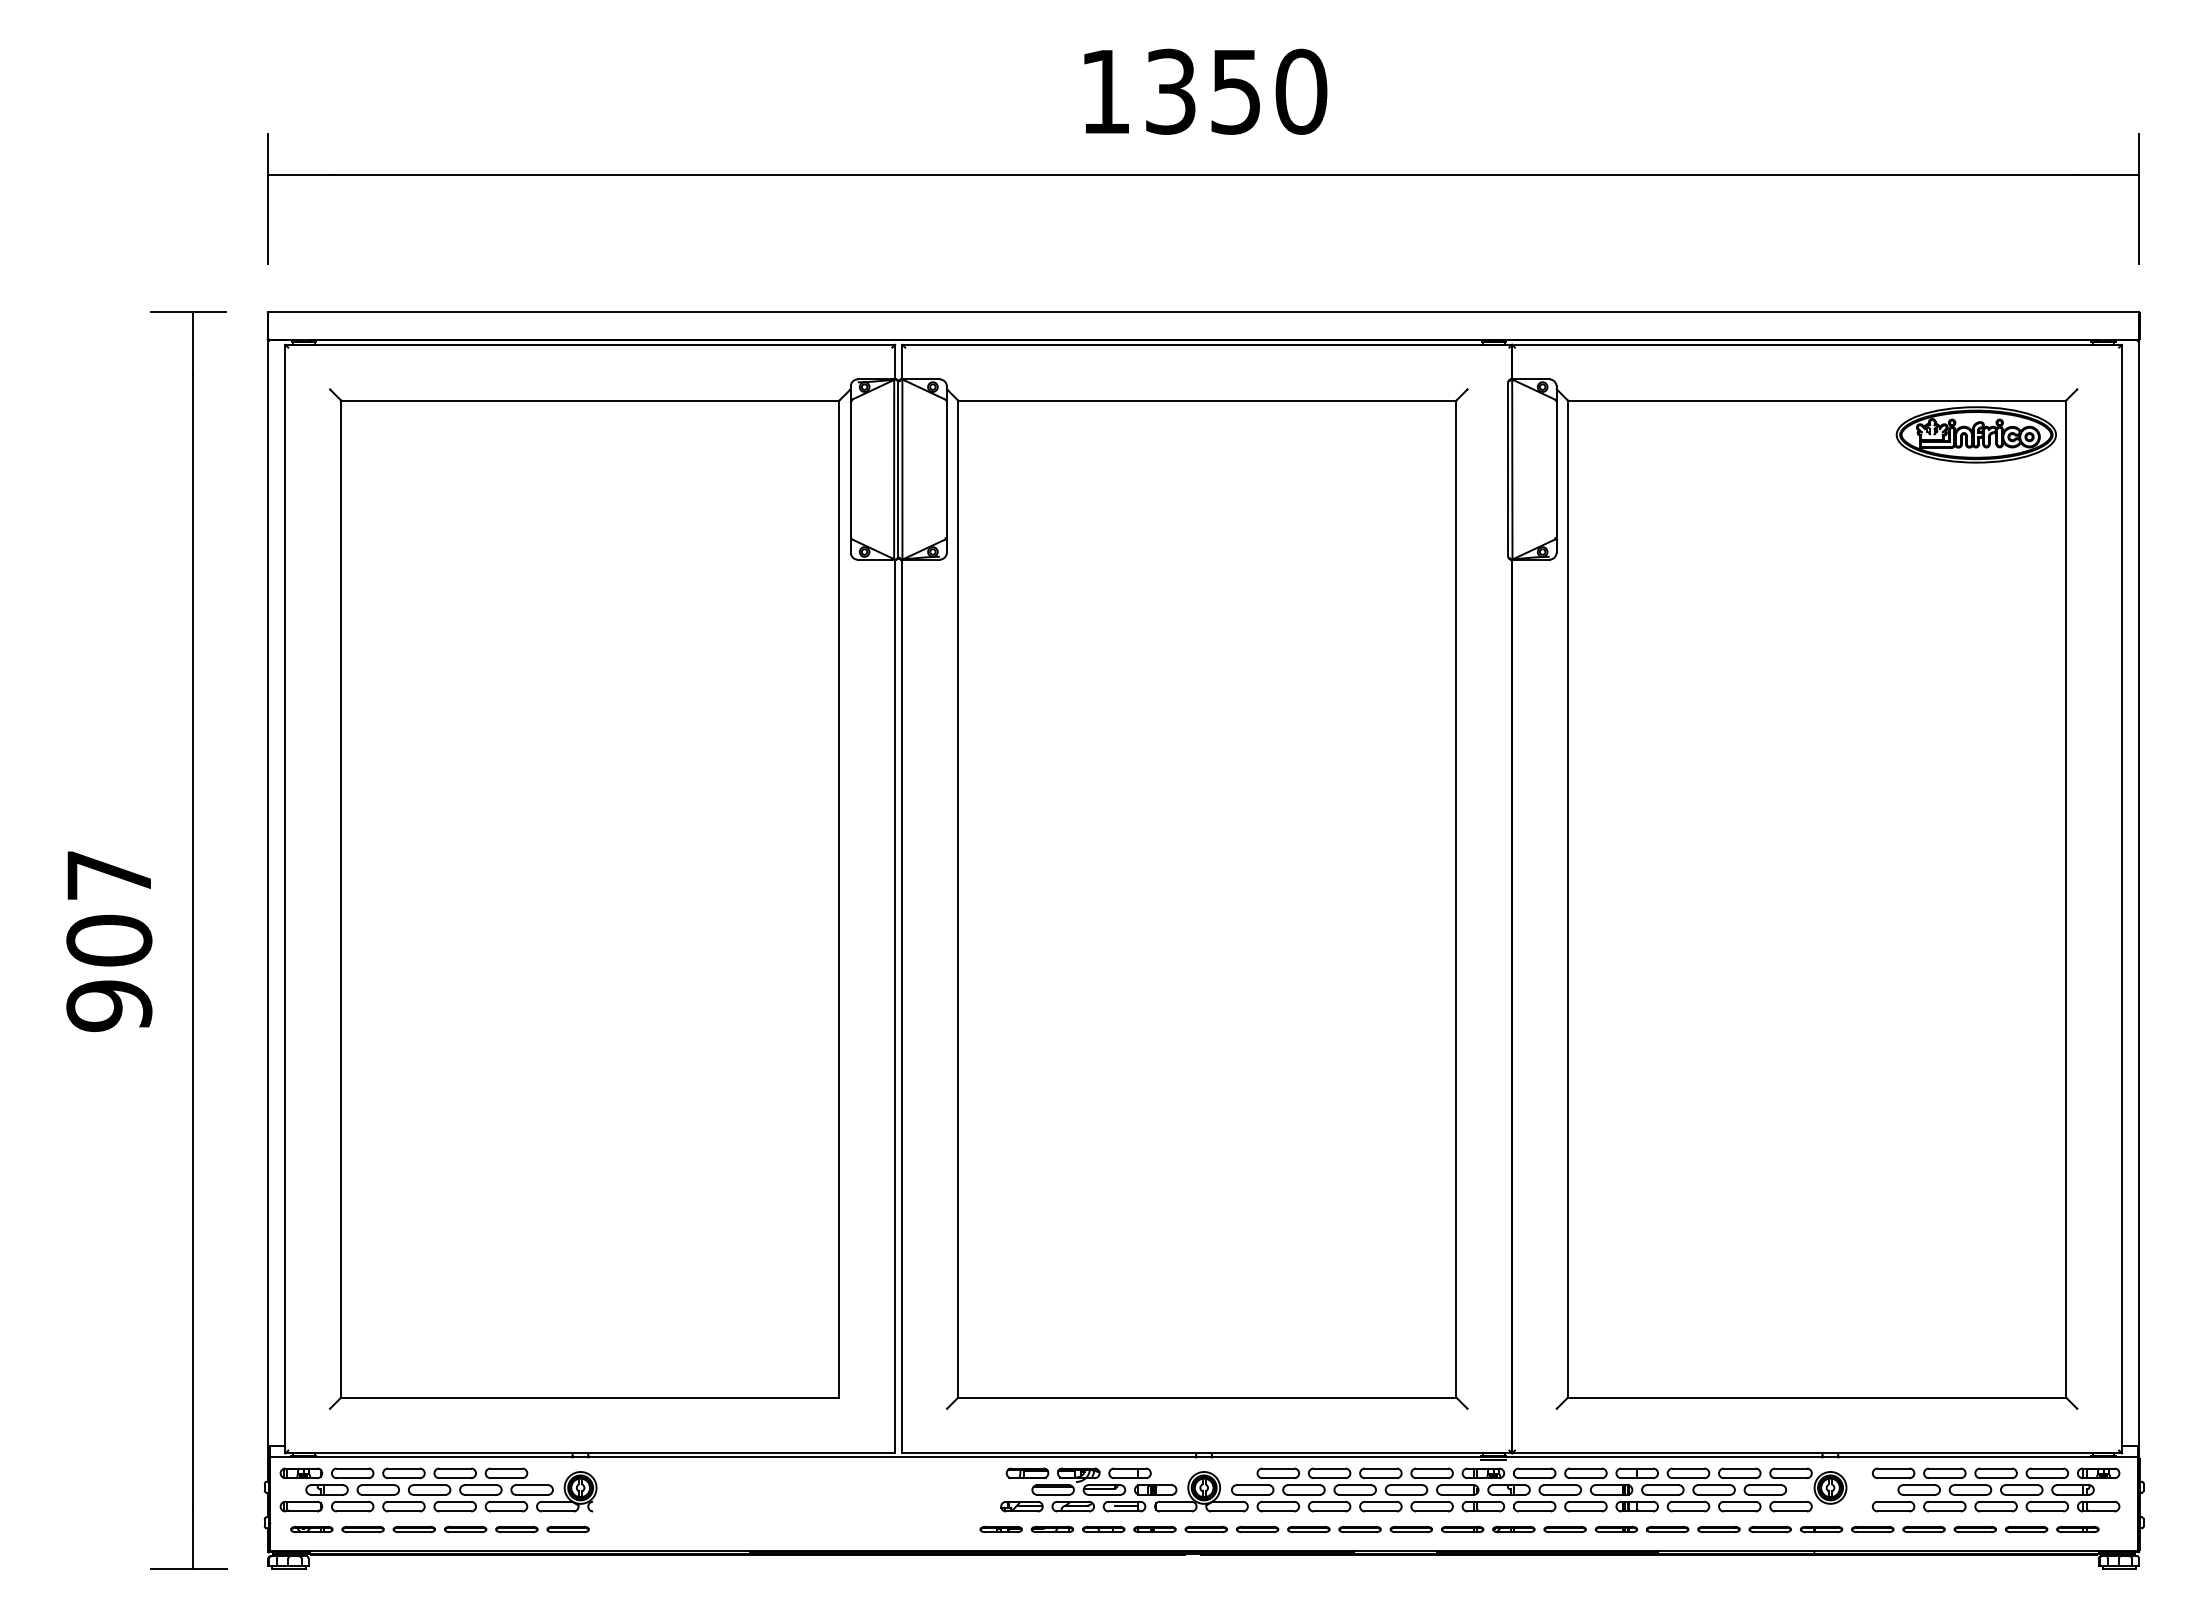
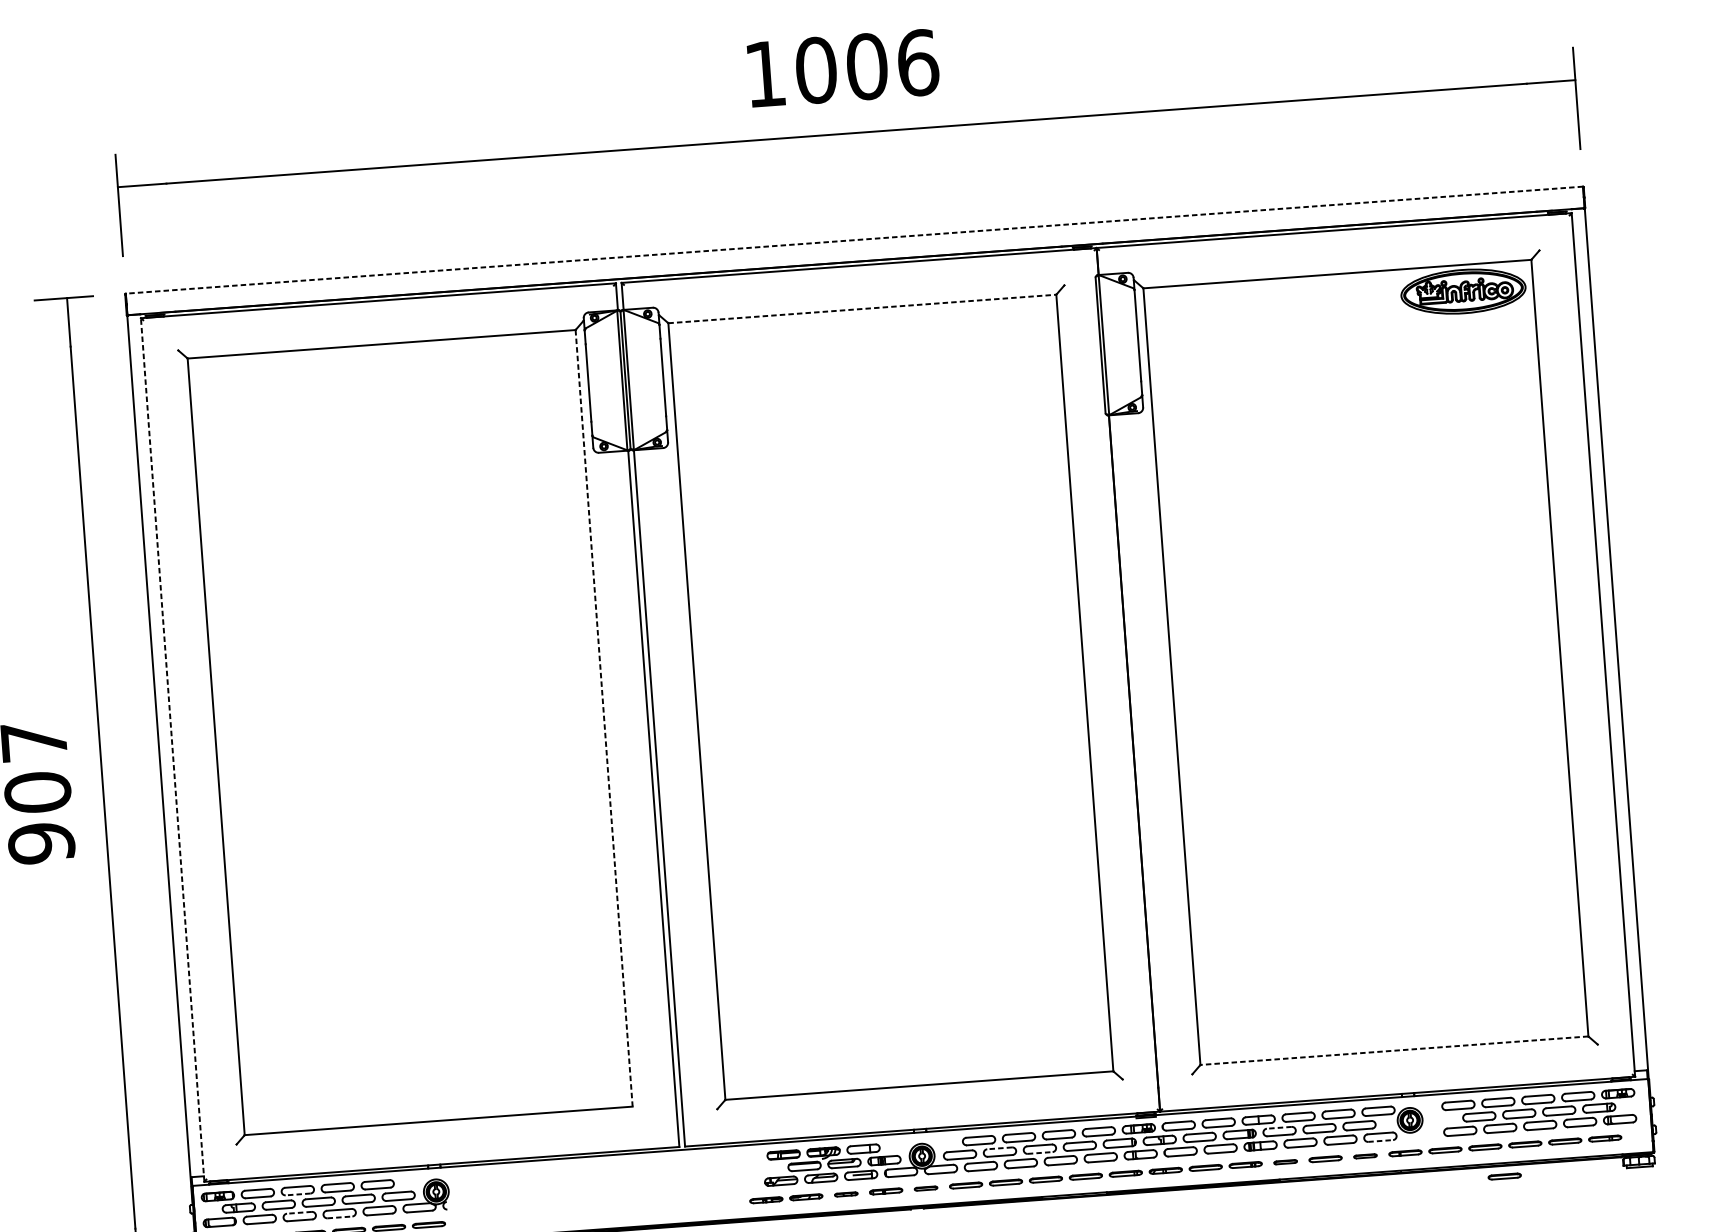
text: (1236, 91) -> (867, 66), 1350 -> 1006
line: (1203, 312) -> (854, 240), solid -> dashed
line: (1207, 400) -> (862, 308), solid -> dashed
line: (285, 898) -> (172, 749), solid -> dashed
line: (839, 899) -> (604, 718), solid -> dashed
line: (1817, 1397) -> (1394, 1050), solid -> dashed
line: (403, 1478) -> (297, 1194), solid -> dashed
line: (1303, 1485) -> (999, 1148), solid -> dashed
line: (1662, 1485) -> (1279, 1128), solid -> dashed
line: (1355, 1494) -> (1040, 1152), solid -> dashed
line: (403, 1501) -> (299, 1212), solid -> dashed
line: (455, 1511) -> (340, 1217), solid -> dashed
line: (1791, 1511) -> (1381, 1140), solid -> dashed
part: (1103, 1529) -> (846, 1194), size x0.7
part: (1205, 1529) -> (925, 1188), size x0.7
part: (1667, 1529) -> (1285, 1162), size x0.7
part: (1769, 1529) -> (1364, 1156), size x0.7
part: (1945, 1568) -> (1504, 1176), added

